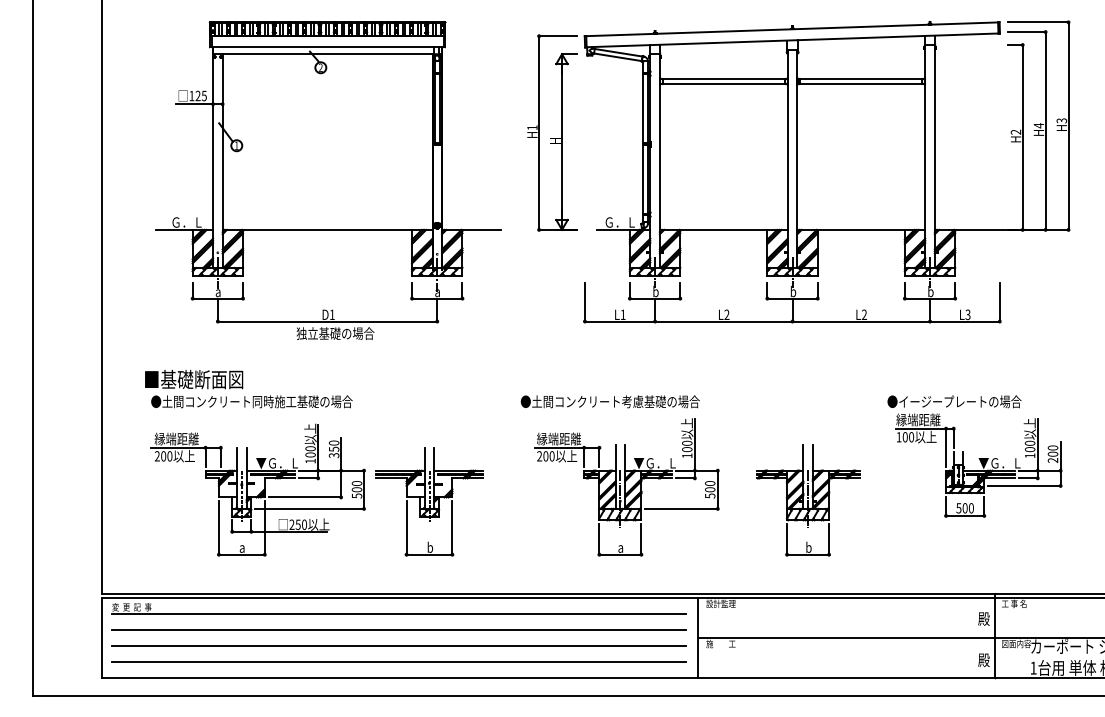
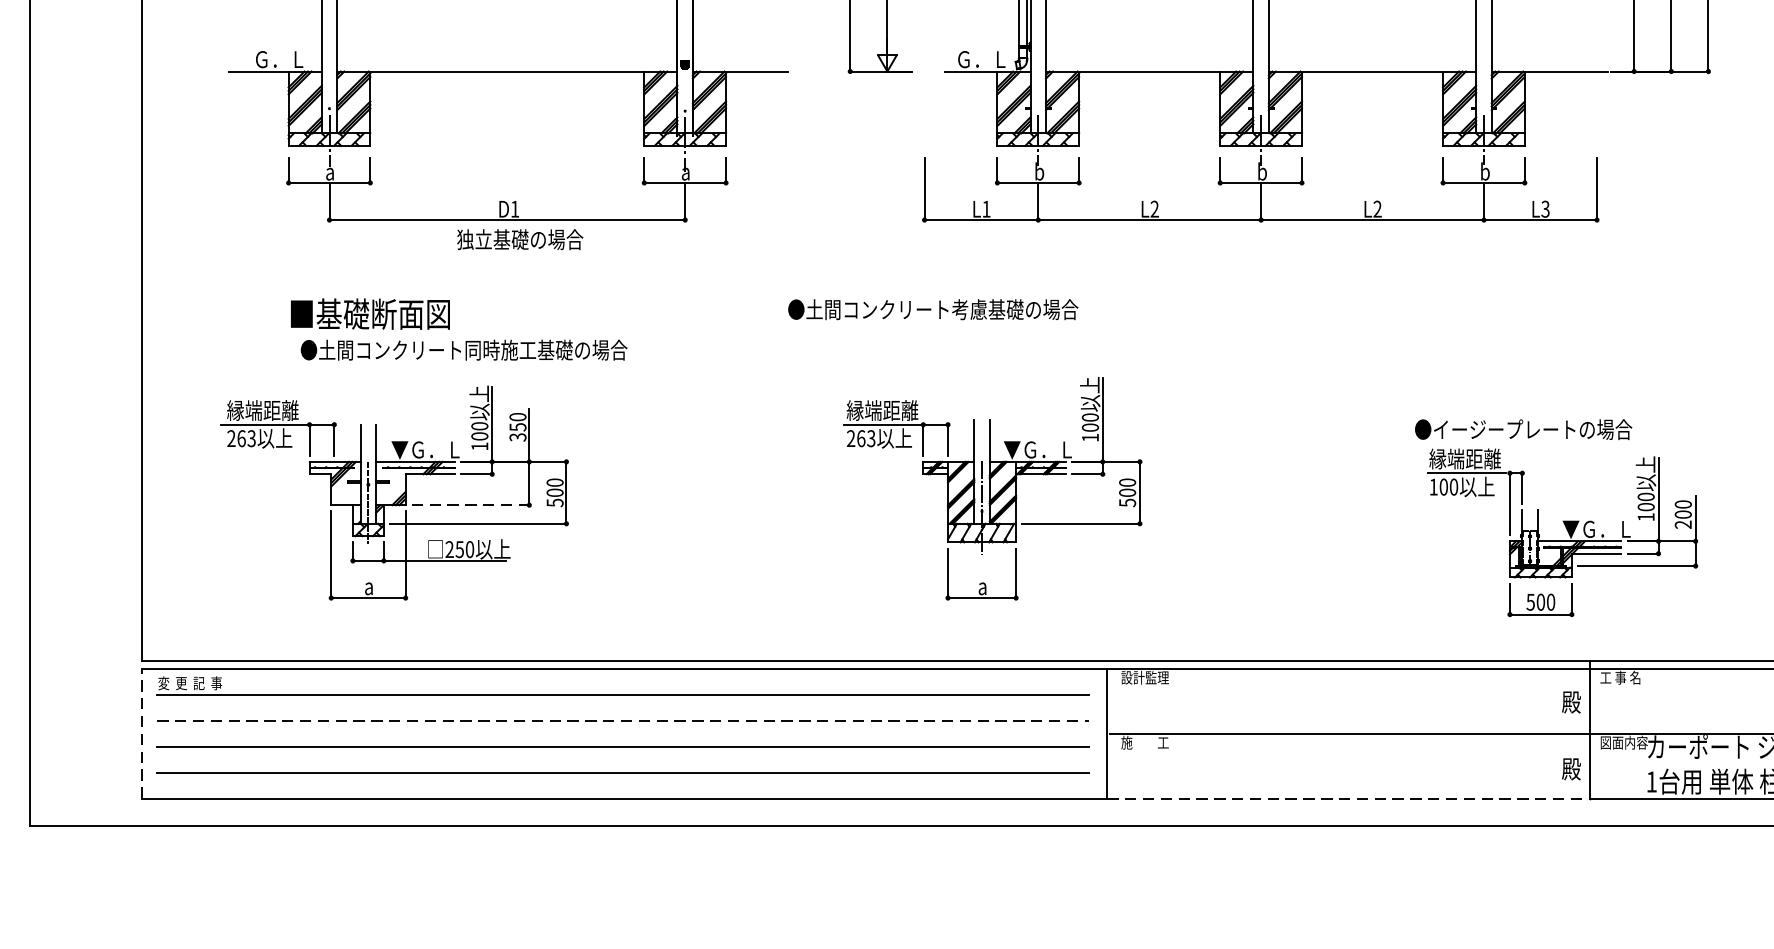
text: (248, 389) -> (458, 330), moved
text: (609, 401) -> (931, 309), moved
text: (166, 456) -> (246, 438), 200 -> 263
text: (548, 456) -> (865, 438), 200 -> 263
part: (974, 456) -> (1556, 518), moved
line: (305, 497) -> (471, 505), solid -> dashed
part: (808, 500) -> (1286, 510), removed
part: (429, 501) -> (672, 511), removed
line: (399, 630) -> (623, 720), solid -> dashed
line: (101, 637) -> (140, 732), solid -> dashed
line: (846, 678) -> (1348, 798), solid -> dashed

